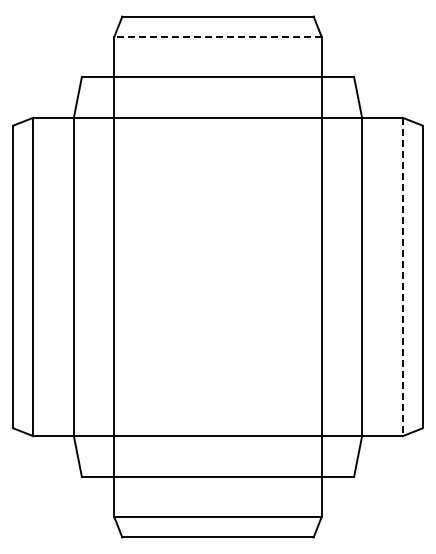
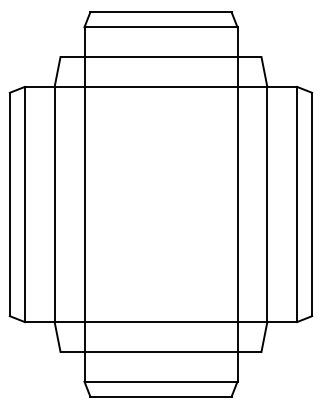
line: (218, 36) -> (161, 26), dashed -> solid
line: (402, 277) -> (297, 204), dashed -> solid

